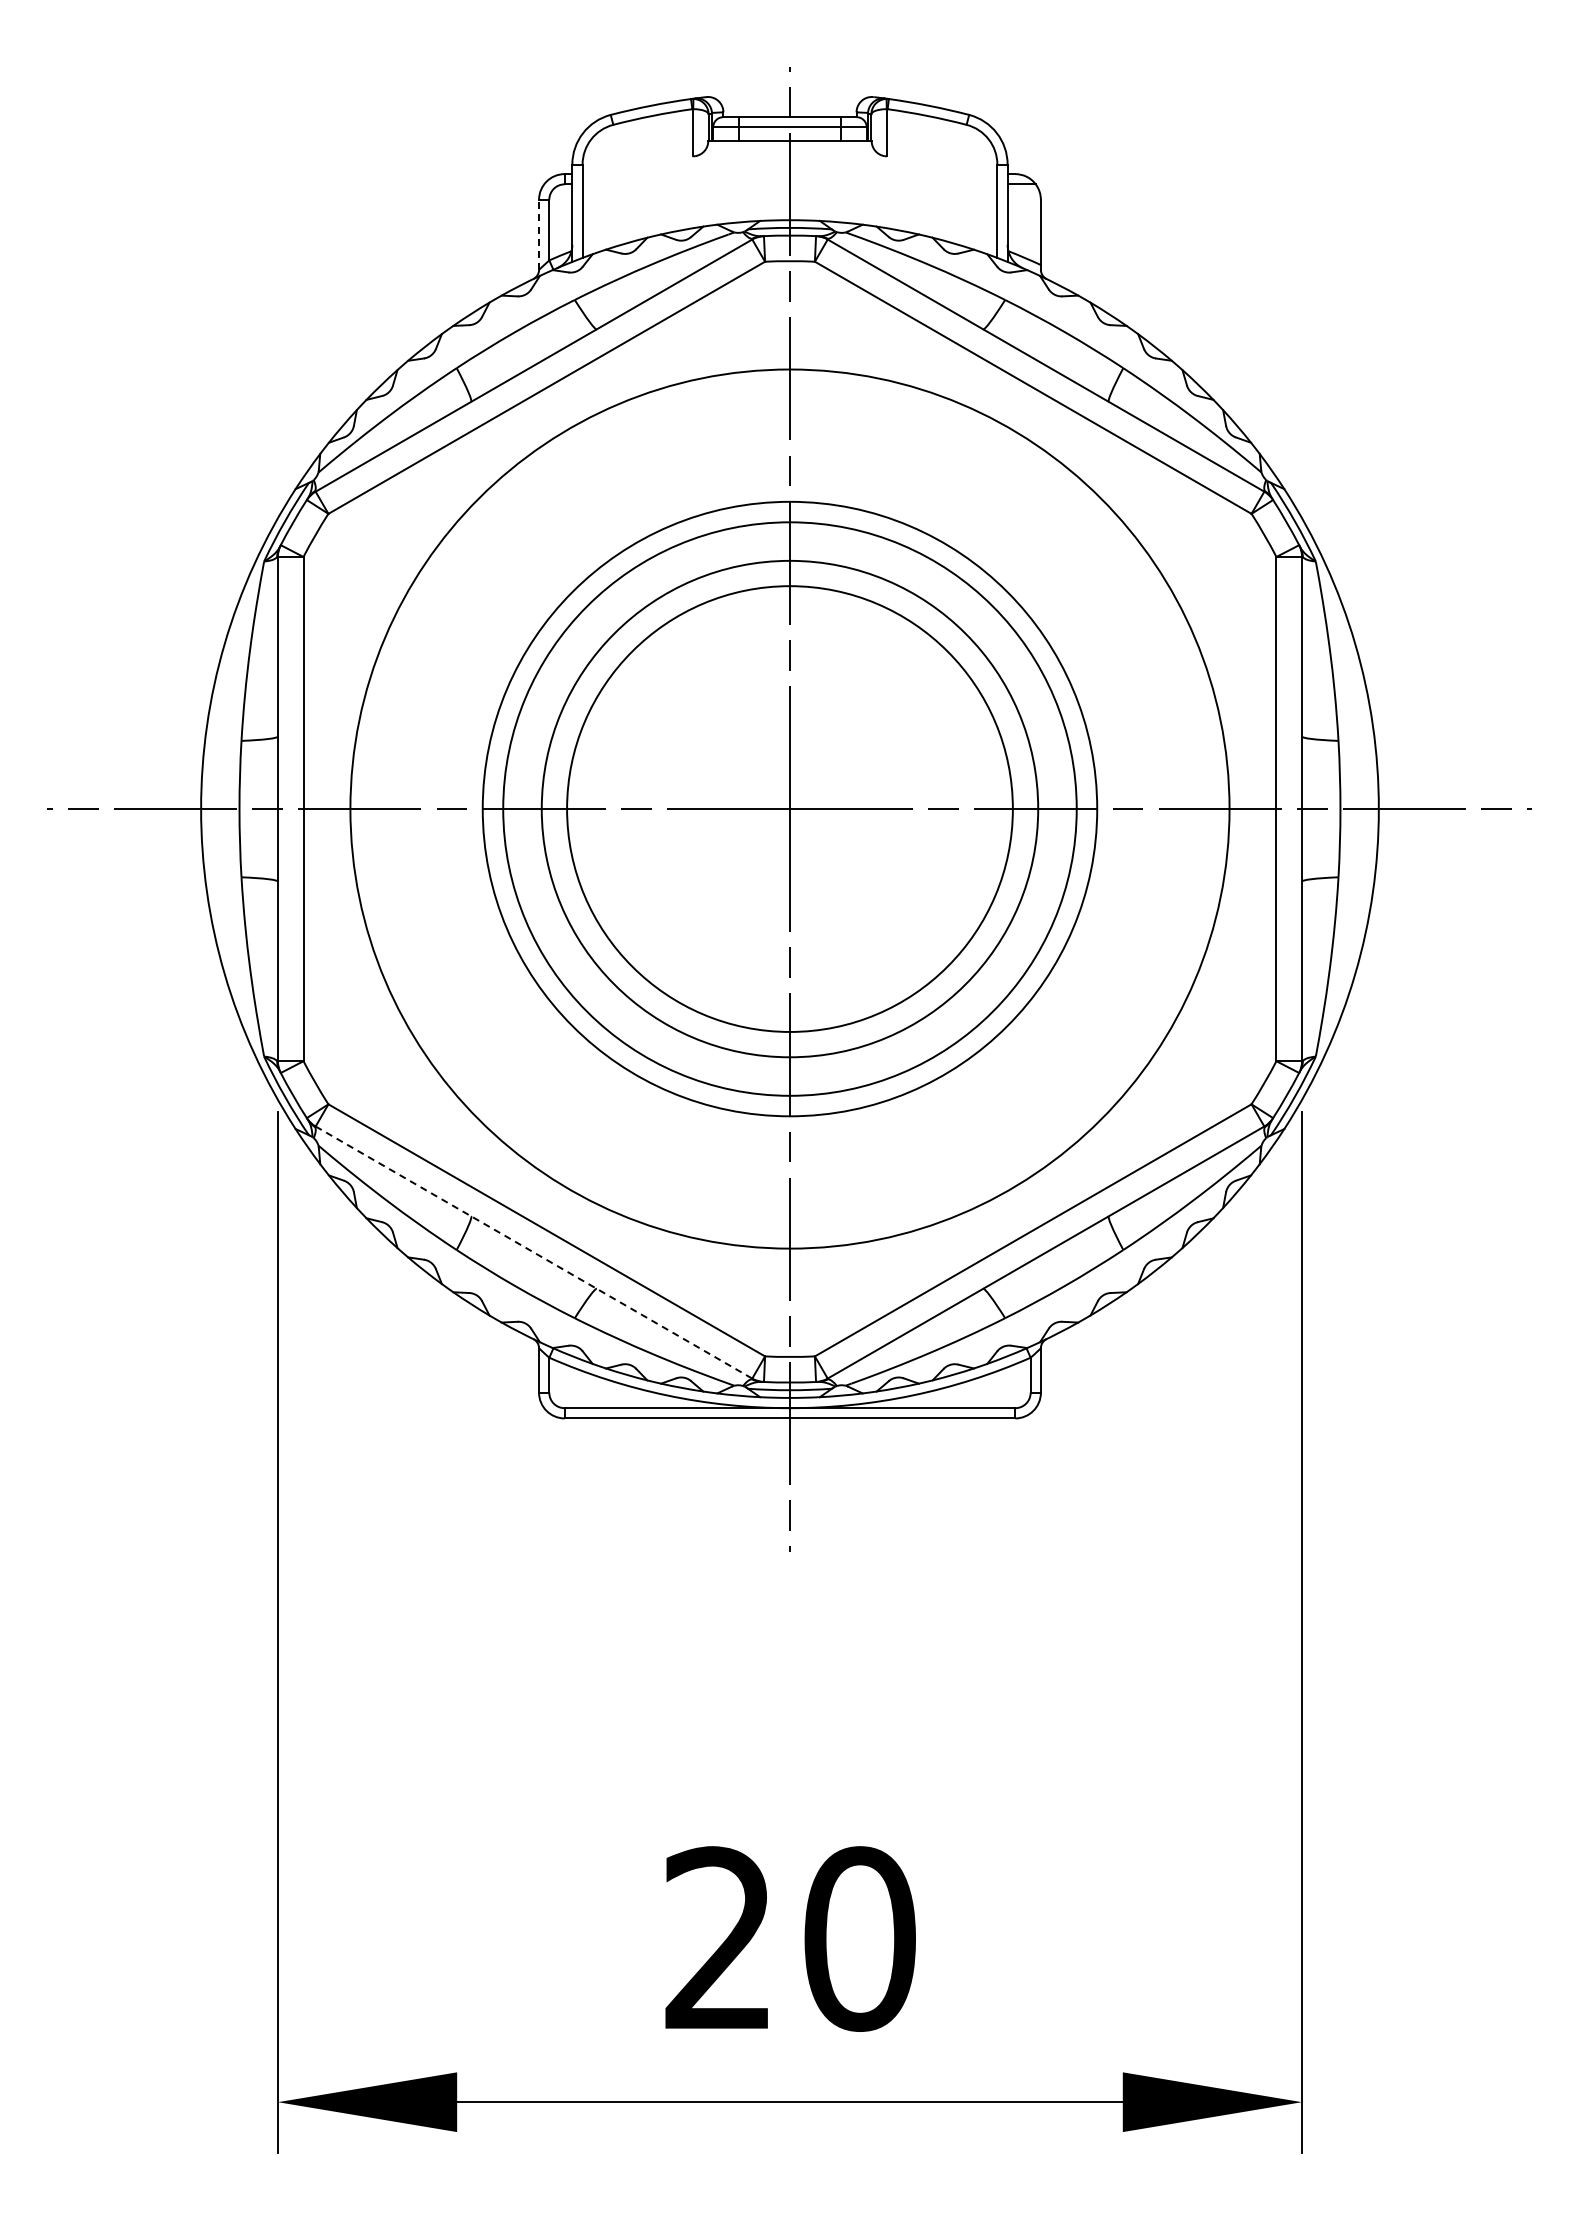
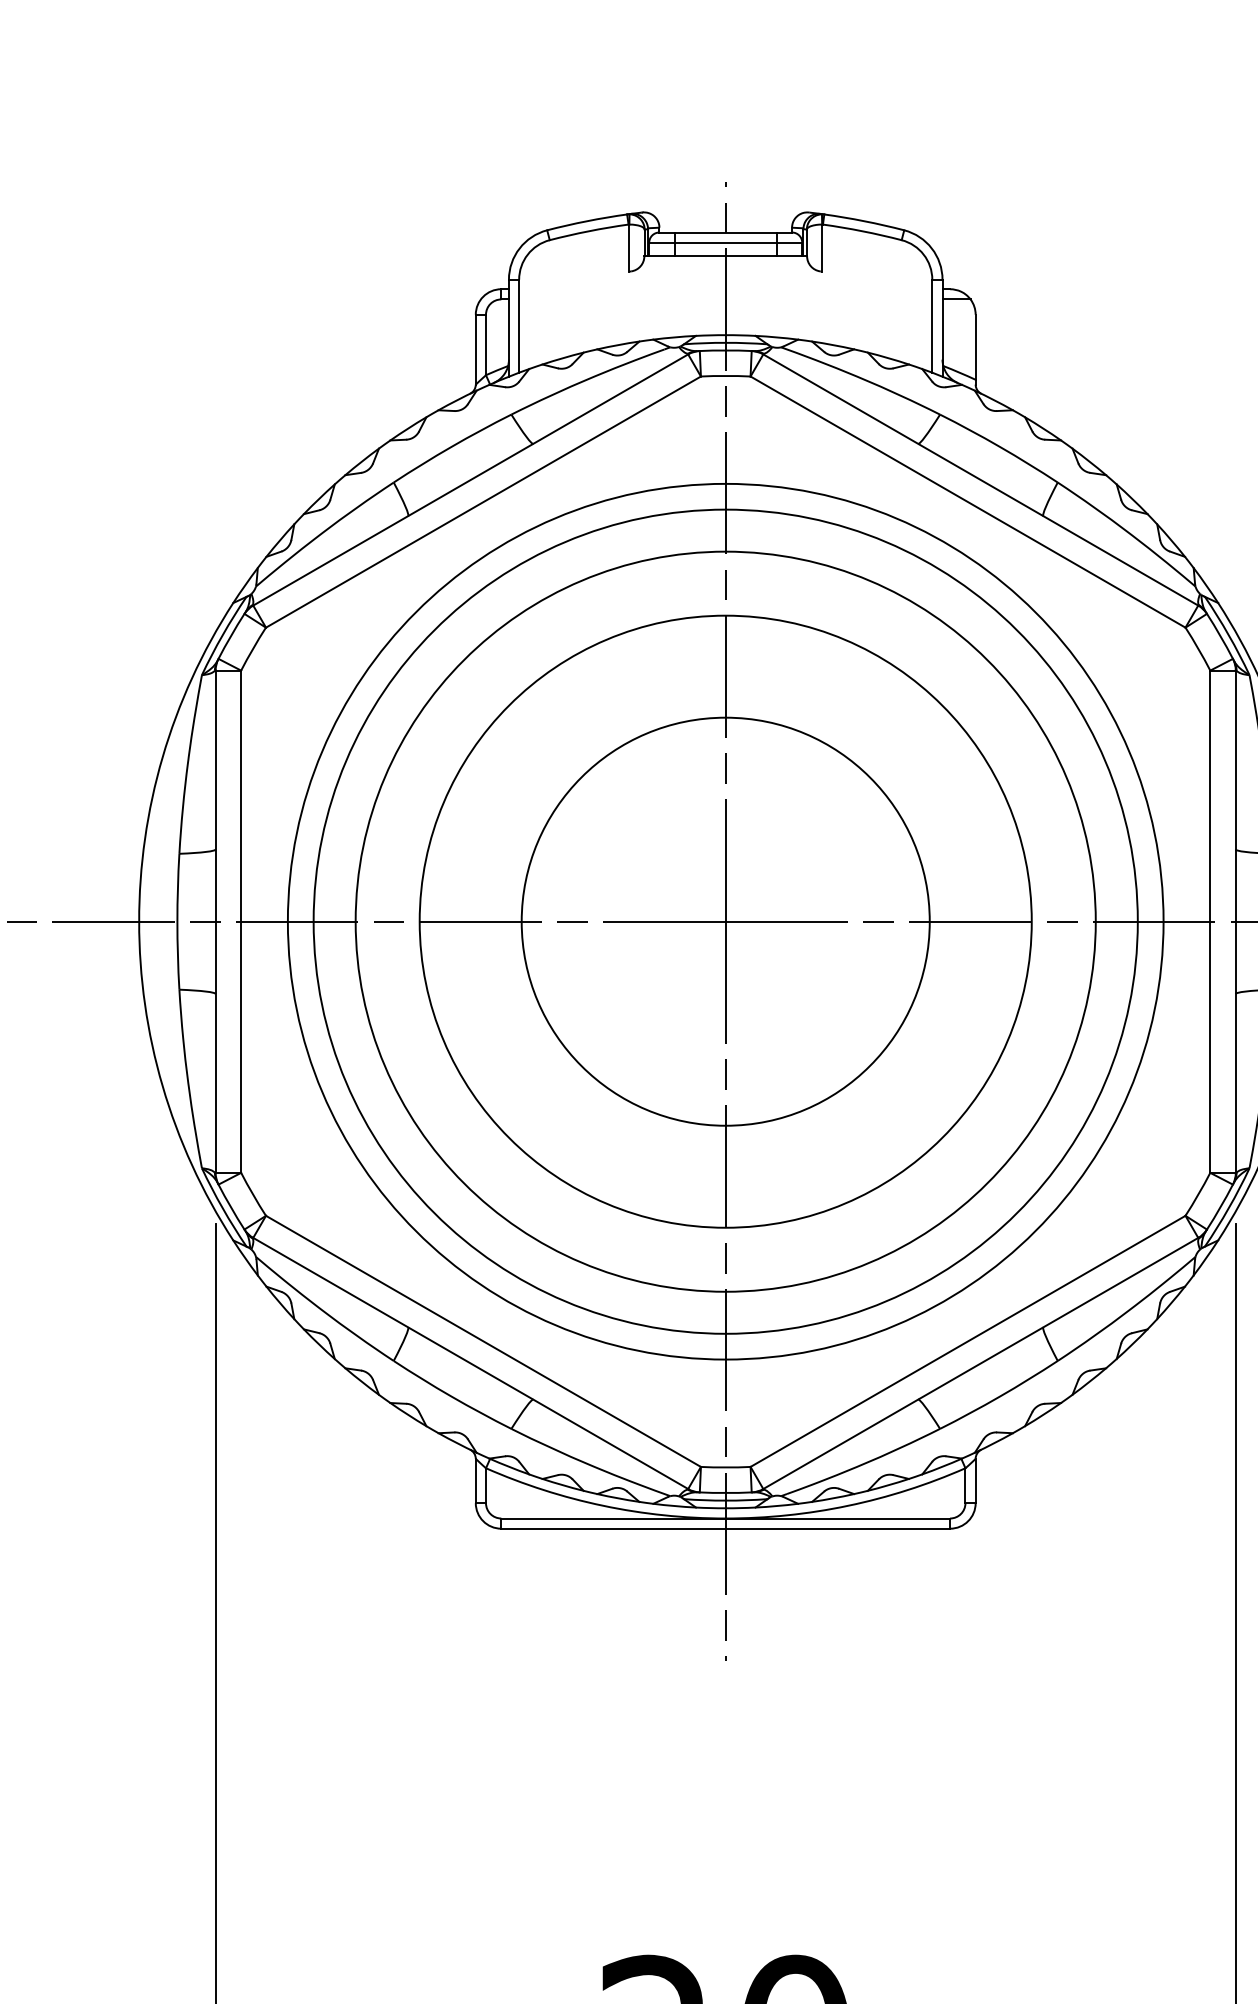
line: (539, 234) -> (476, 349), dashed -> solid
circle: (789, 808) -> (725, 921), size x0.71
circle: (789, 808) -> (725, 921), size x1.67
circle: (789, 808) -> (725, 921), size x1.67
line: (534, 1252) -> (471, 1363), dashed -> solid

